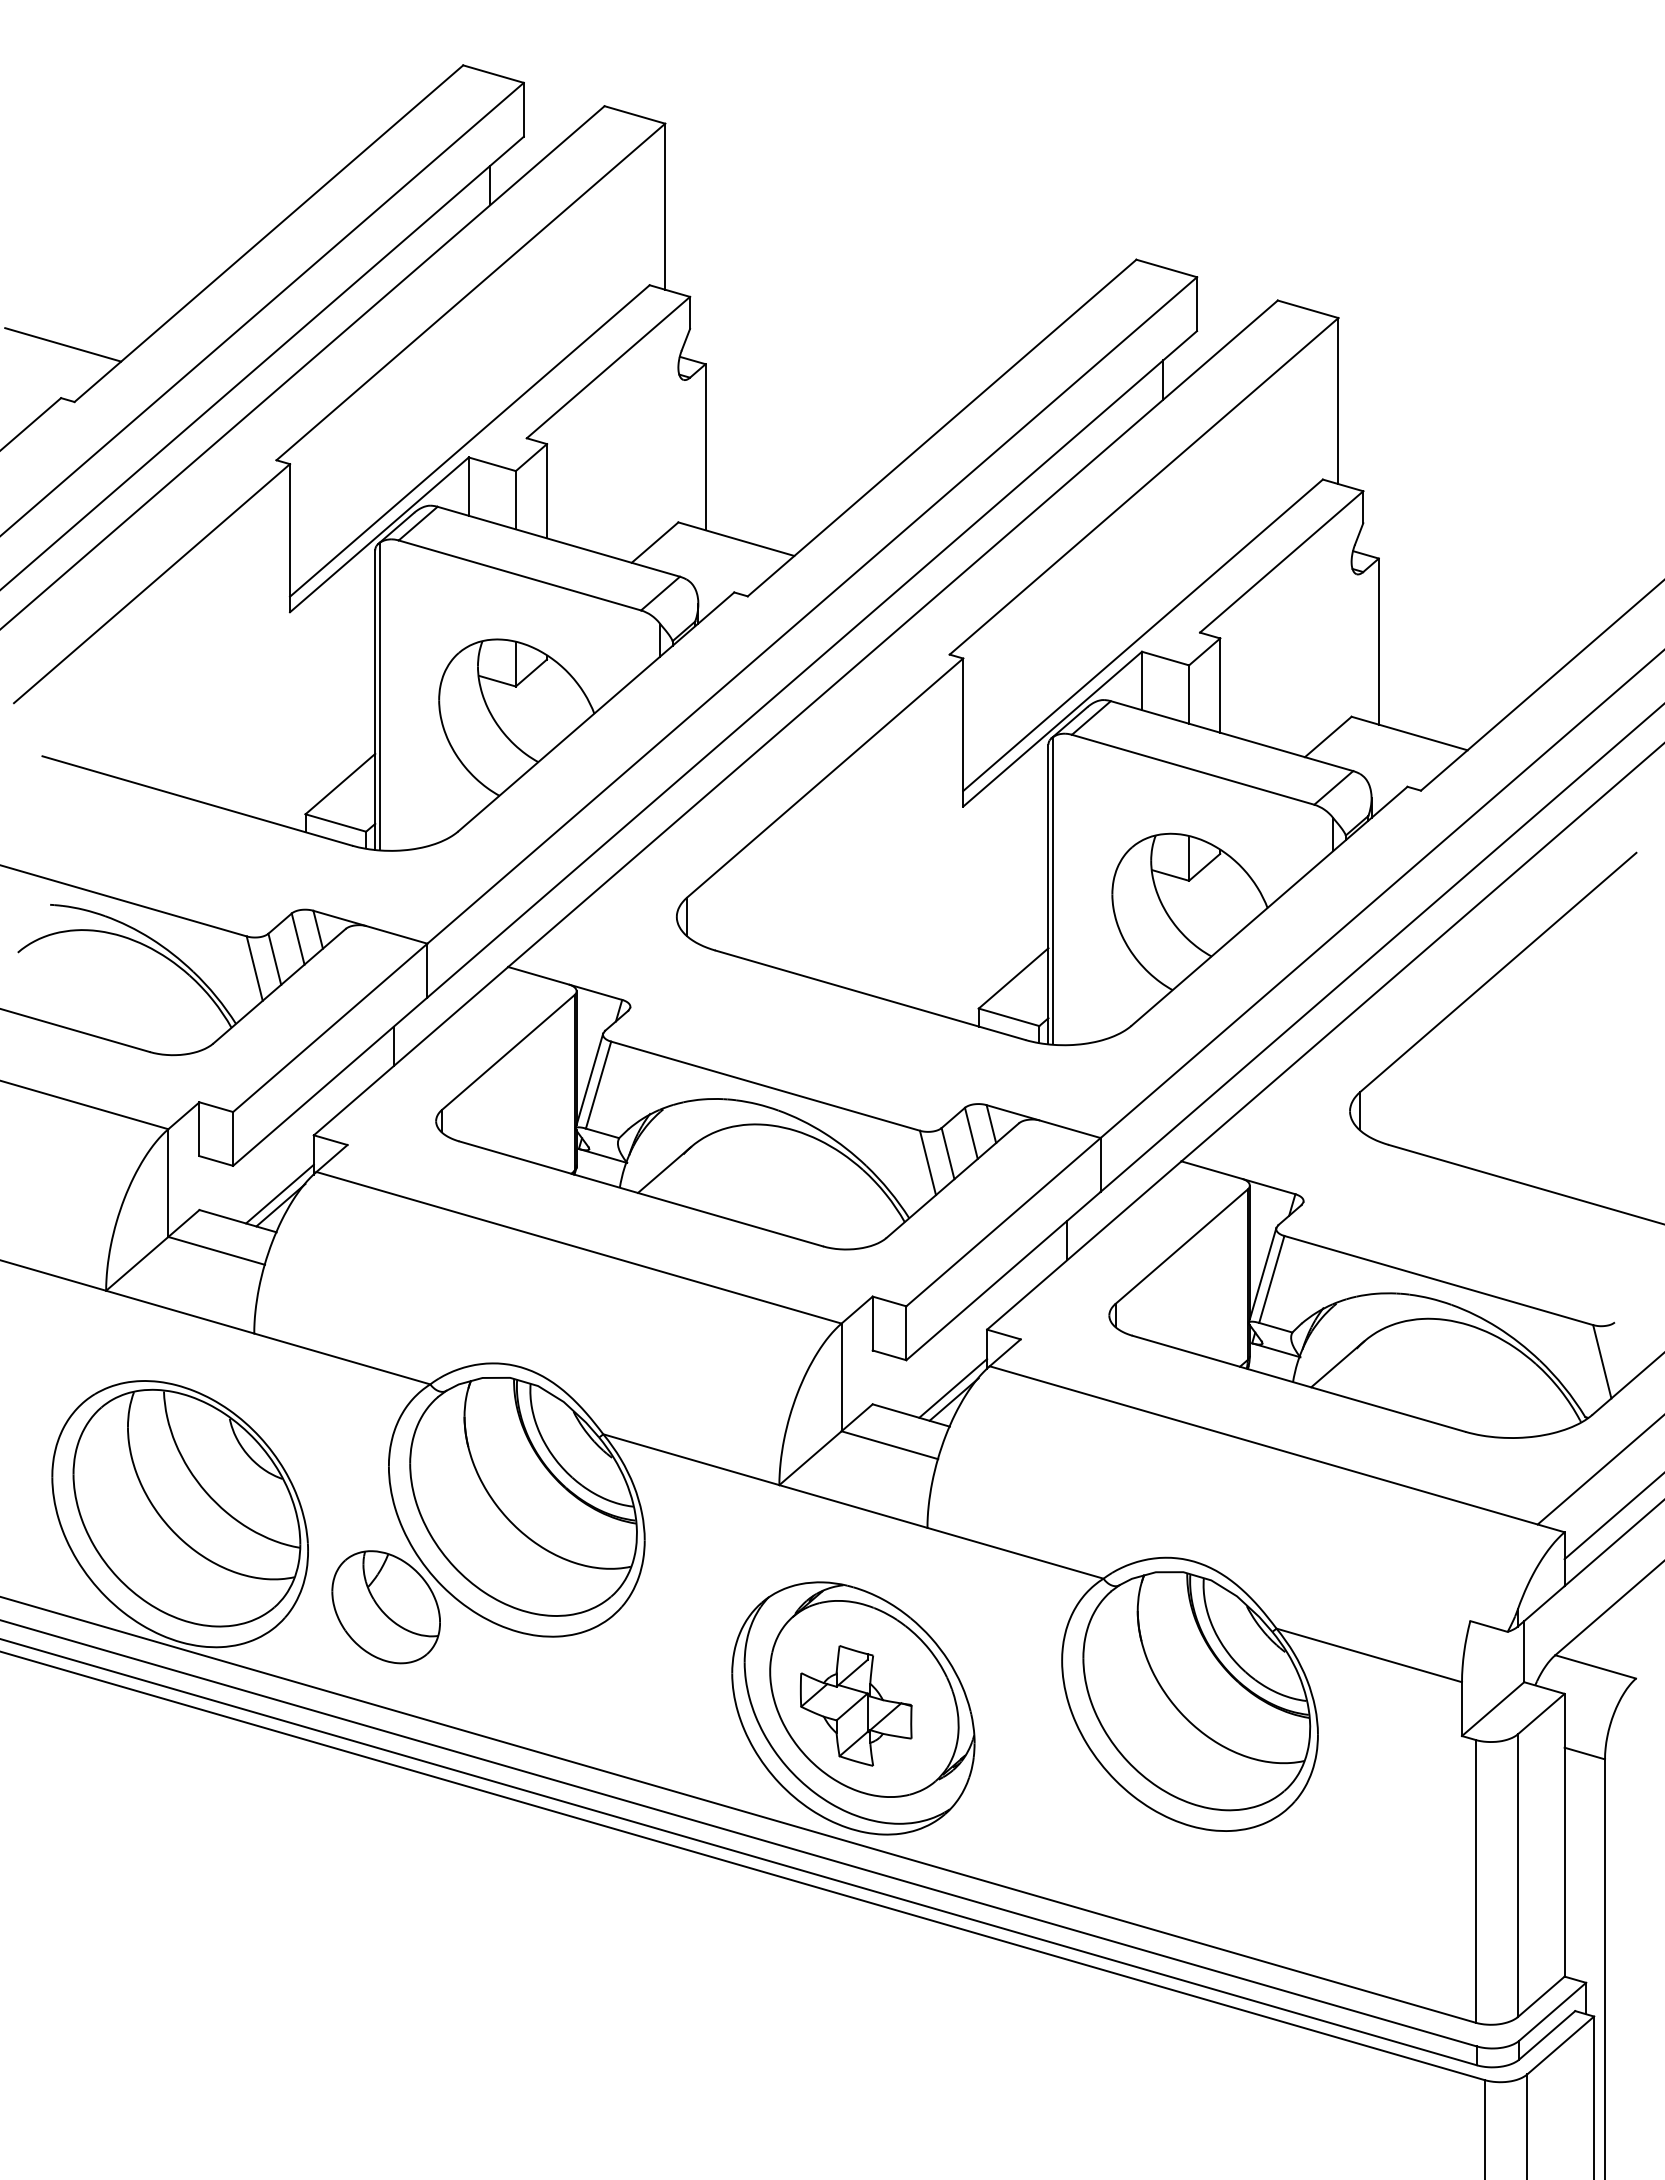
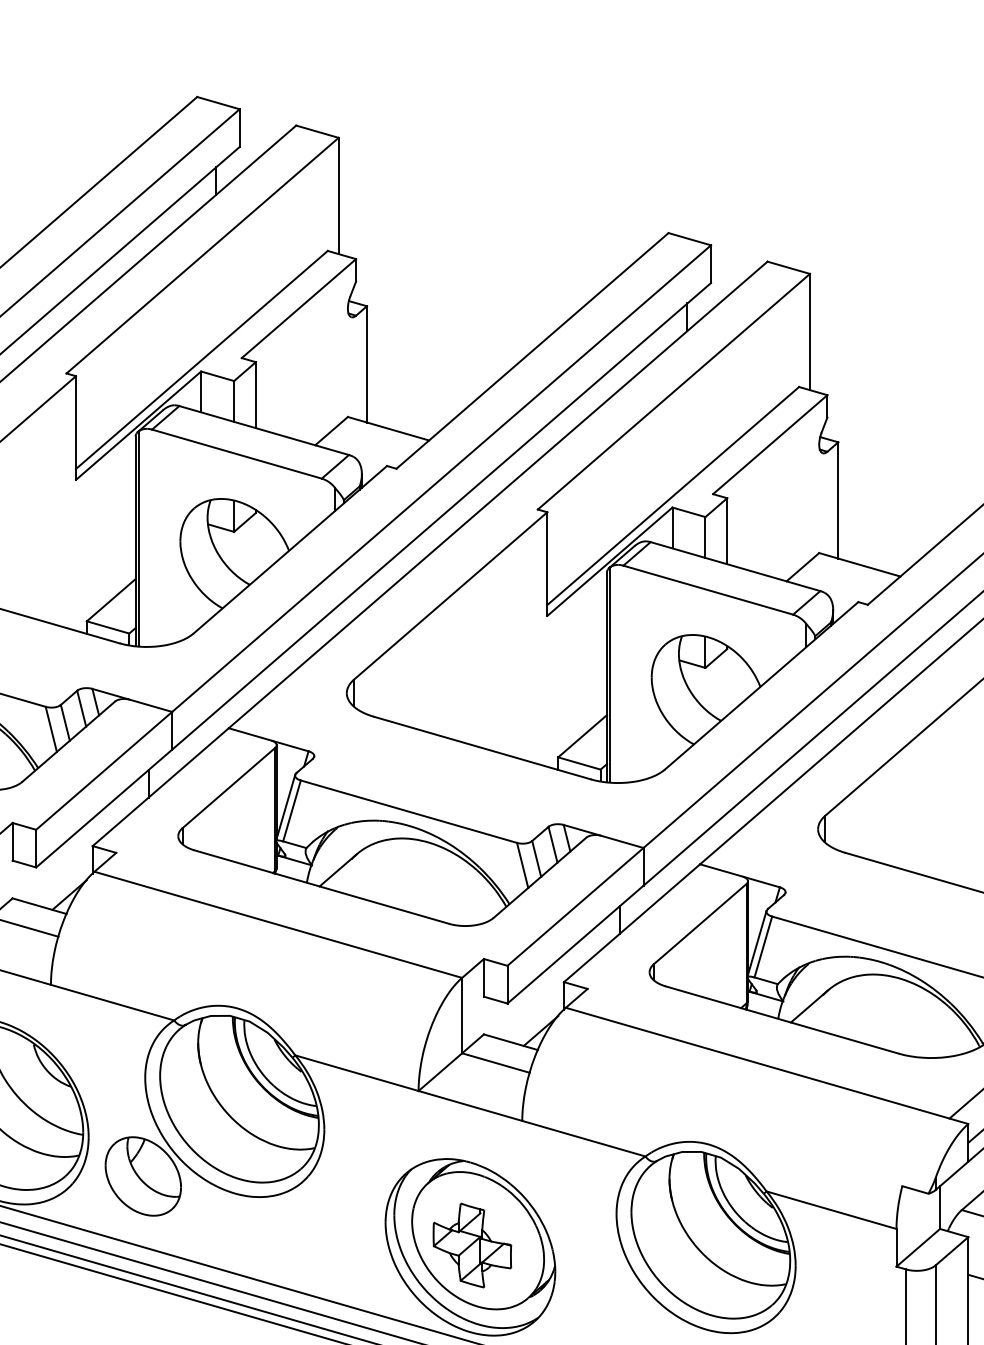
line: (279, 1193) -> (68, 886), removed
line: (953, 1388) -> (540, 1023), removed

